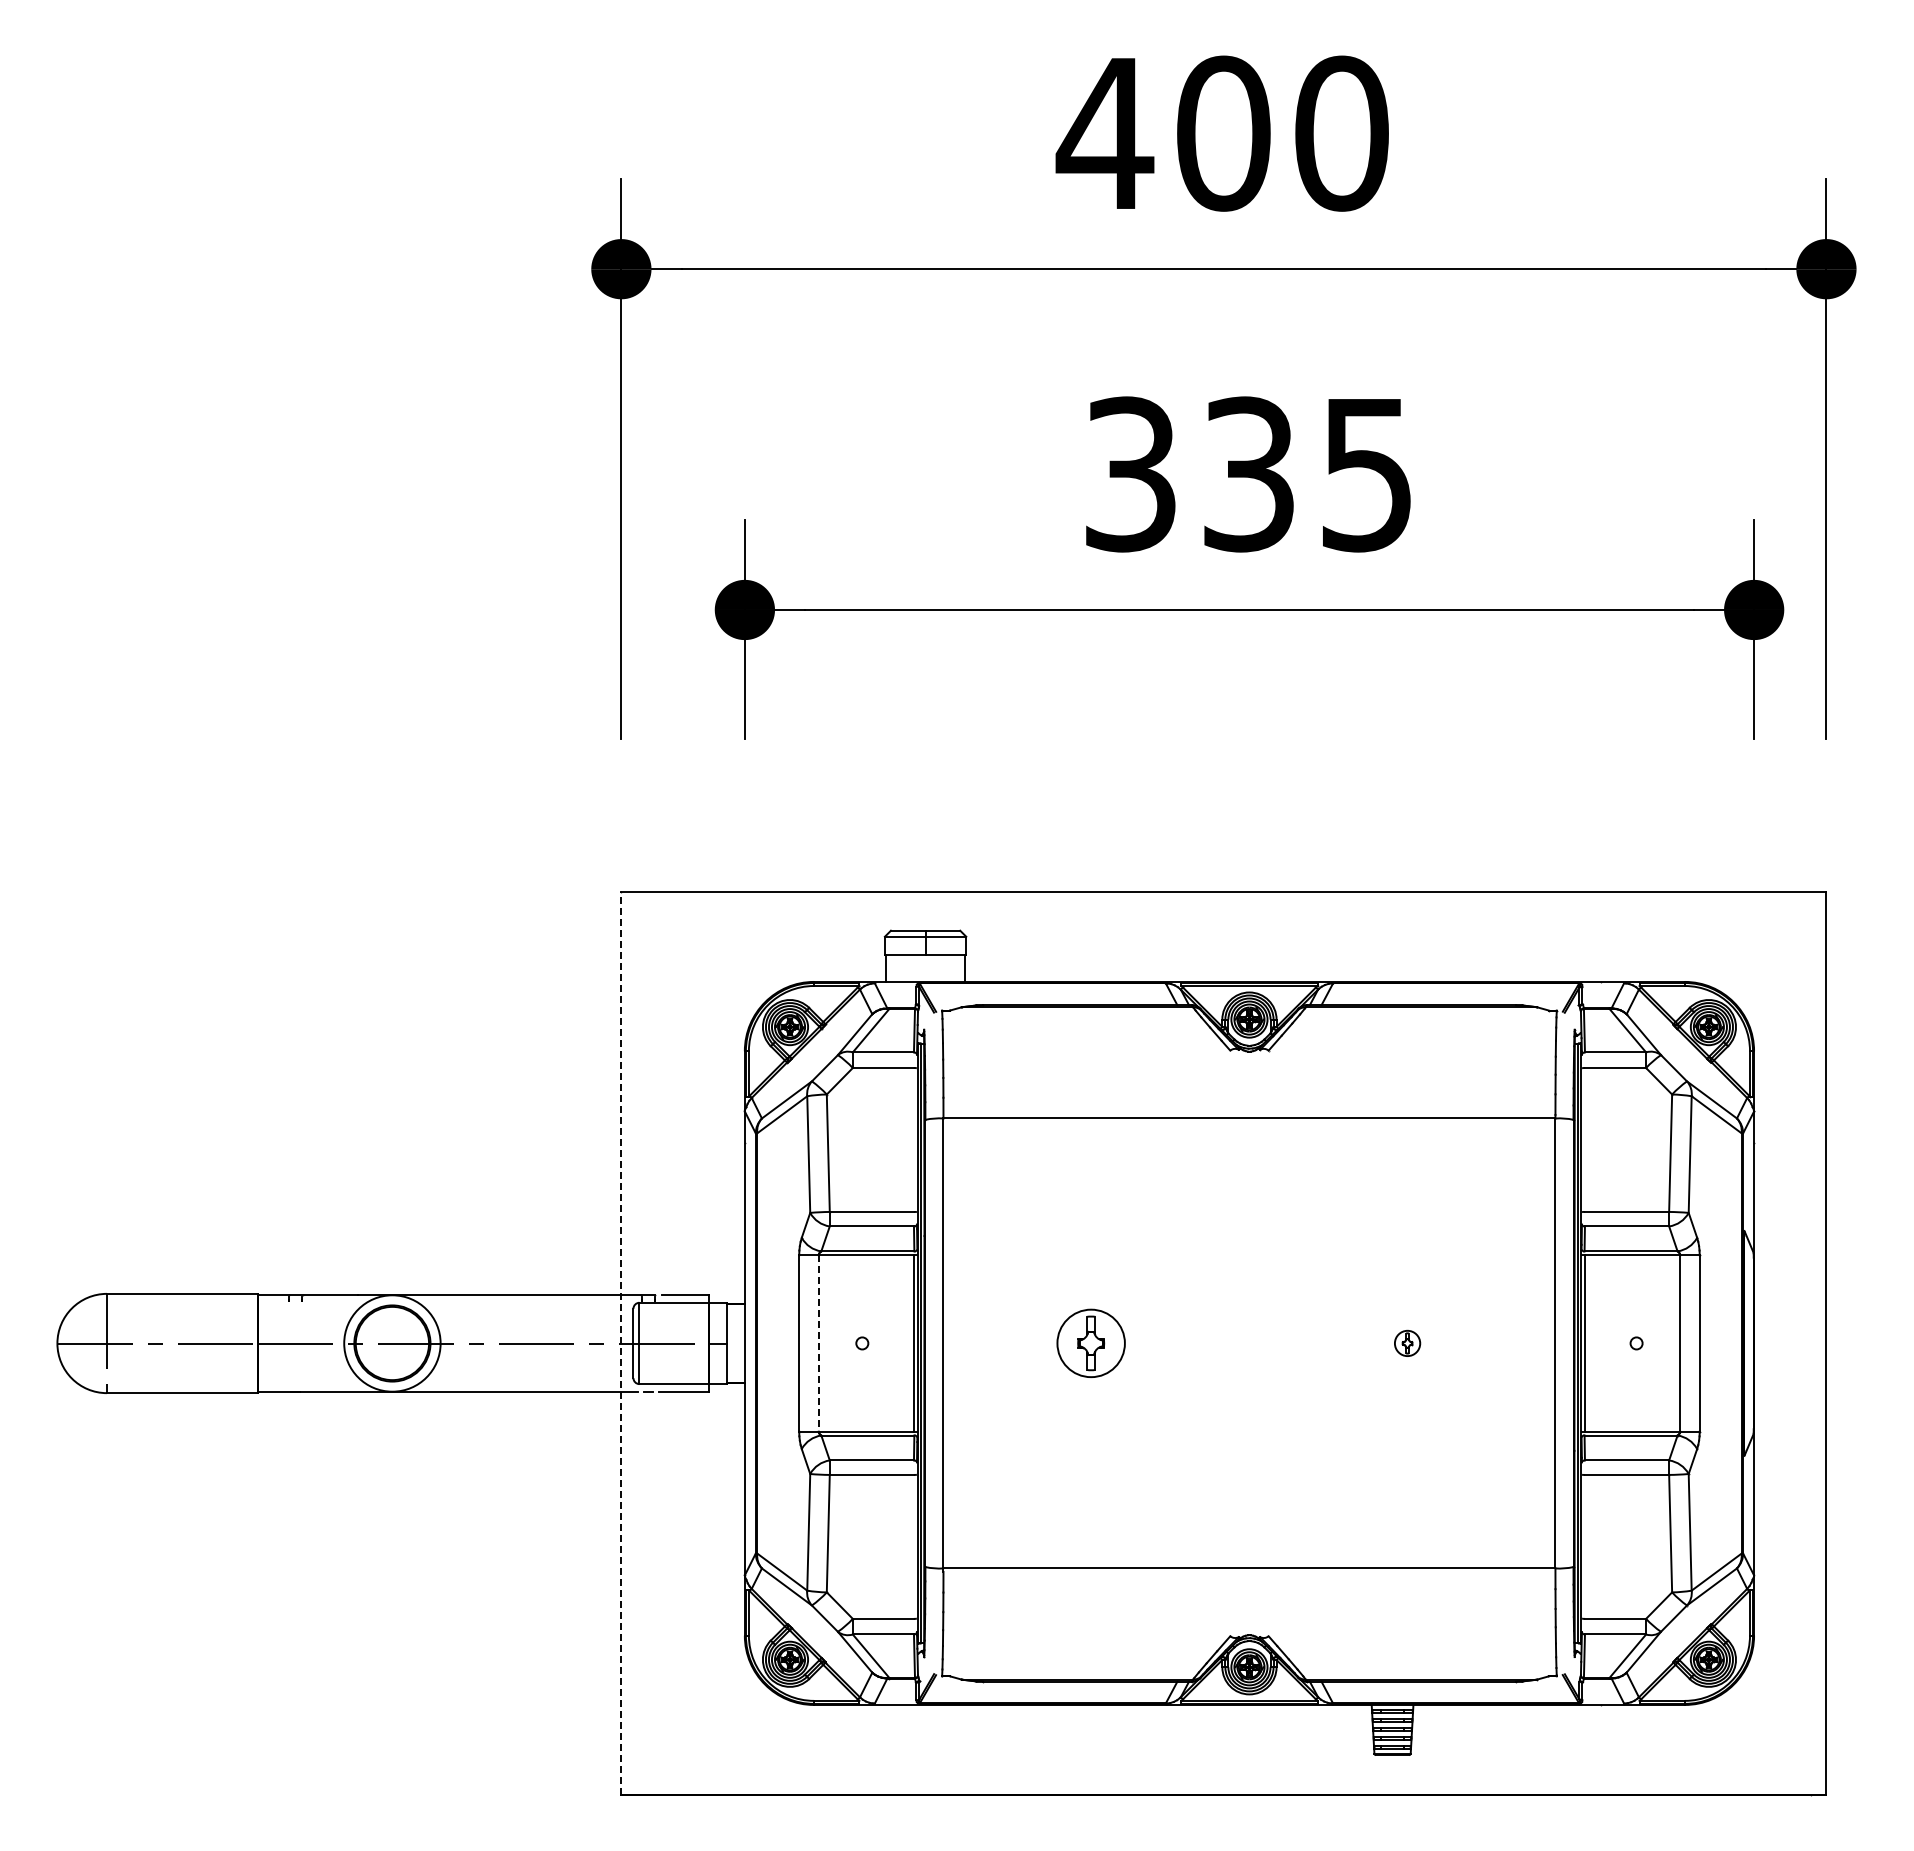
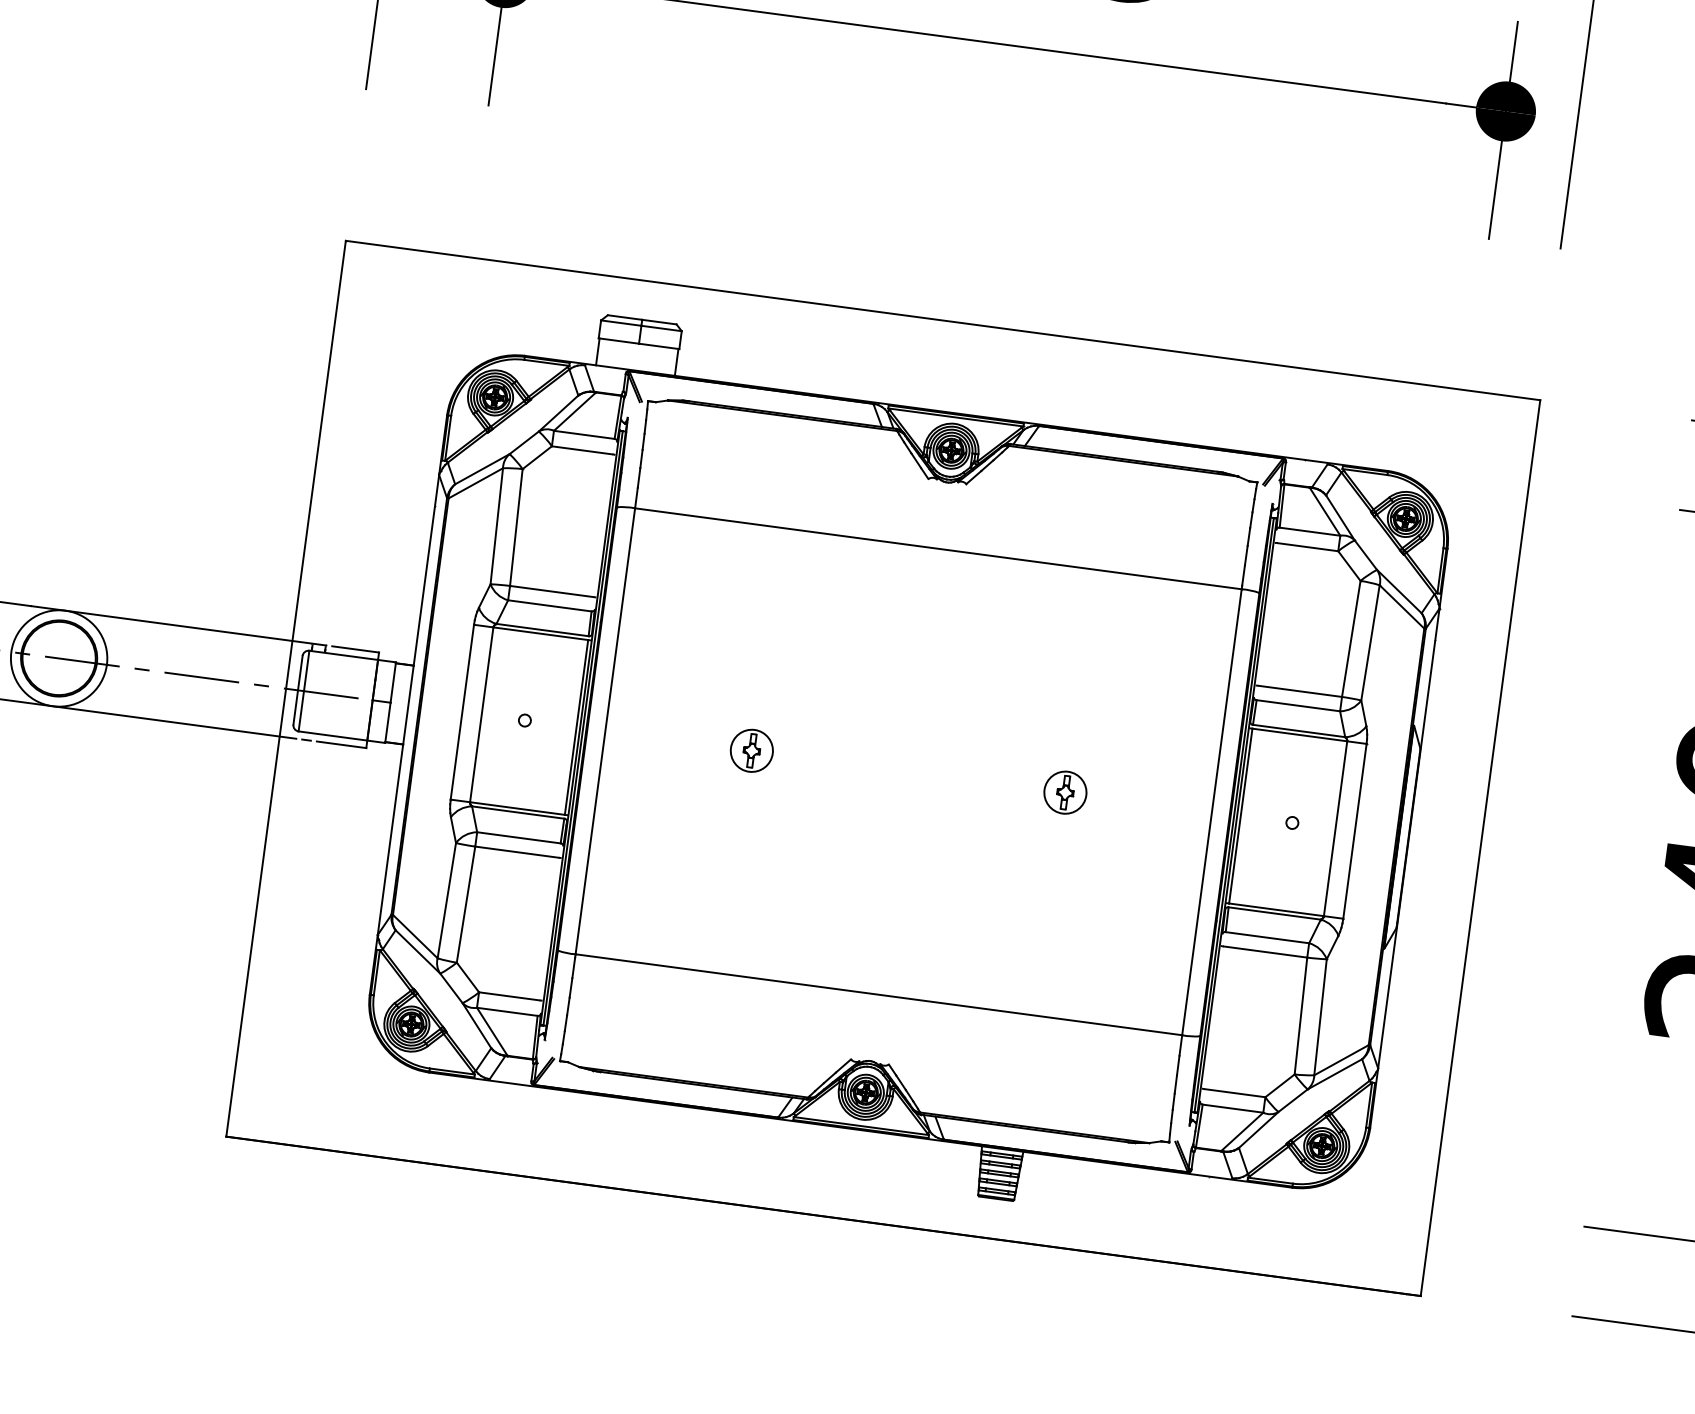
line: (621, 1343) -> (286, 688), dashed -> solid
line: (818, 1343) -> (481, 714), dashed -> solid
part: (1091, 1343) -> (752, 750), size x0.62
part: (1407, 1343) -> (1065, 792), size x1.67

